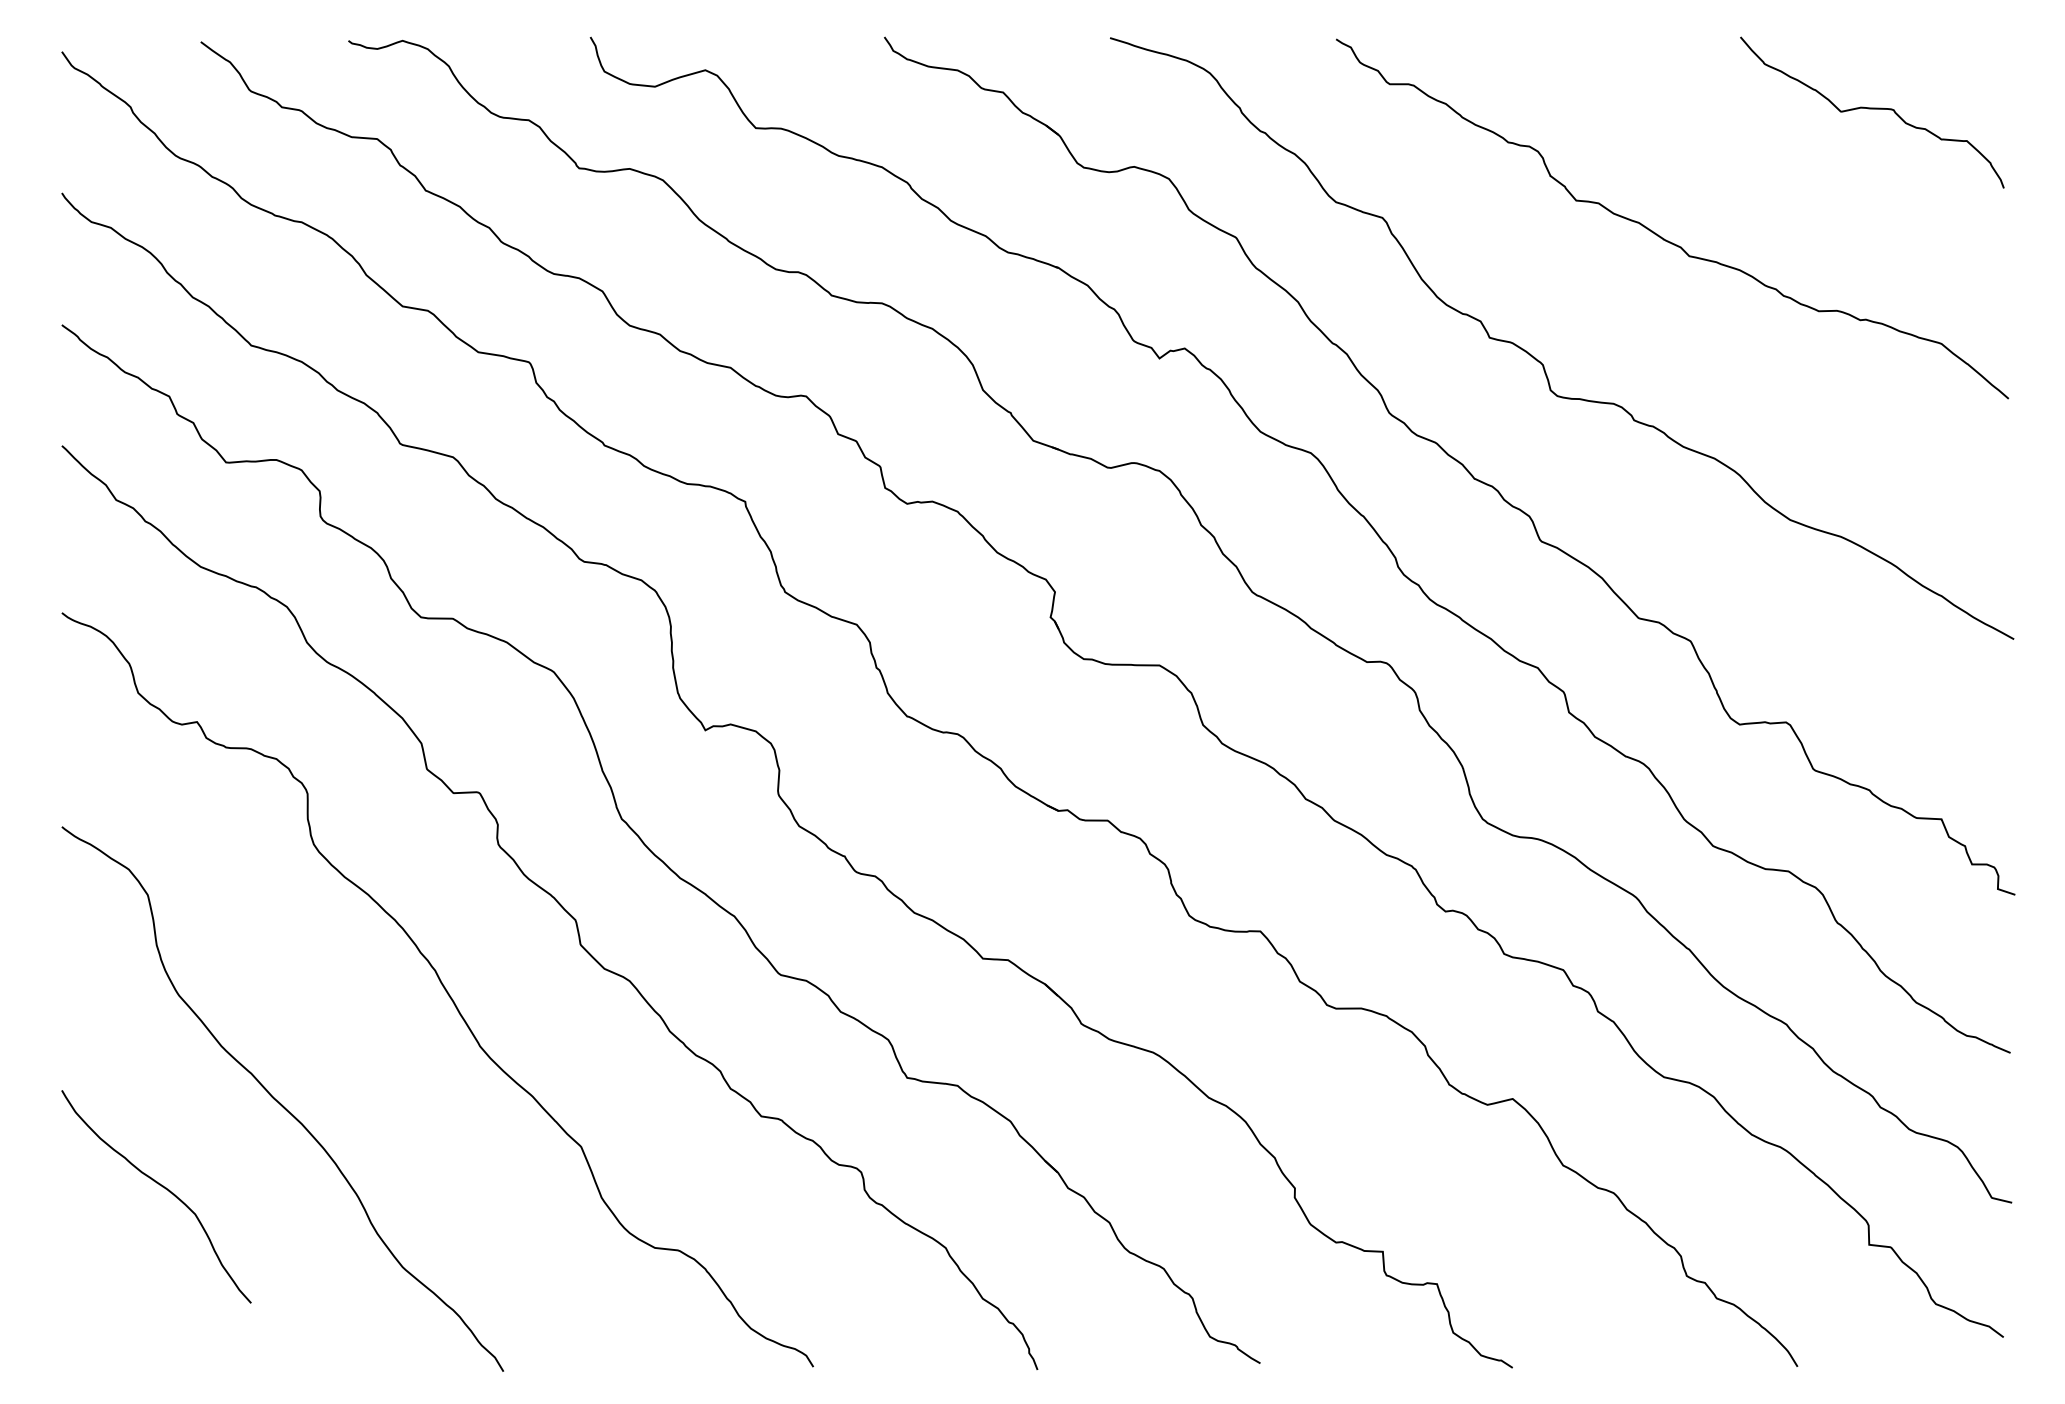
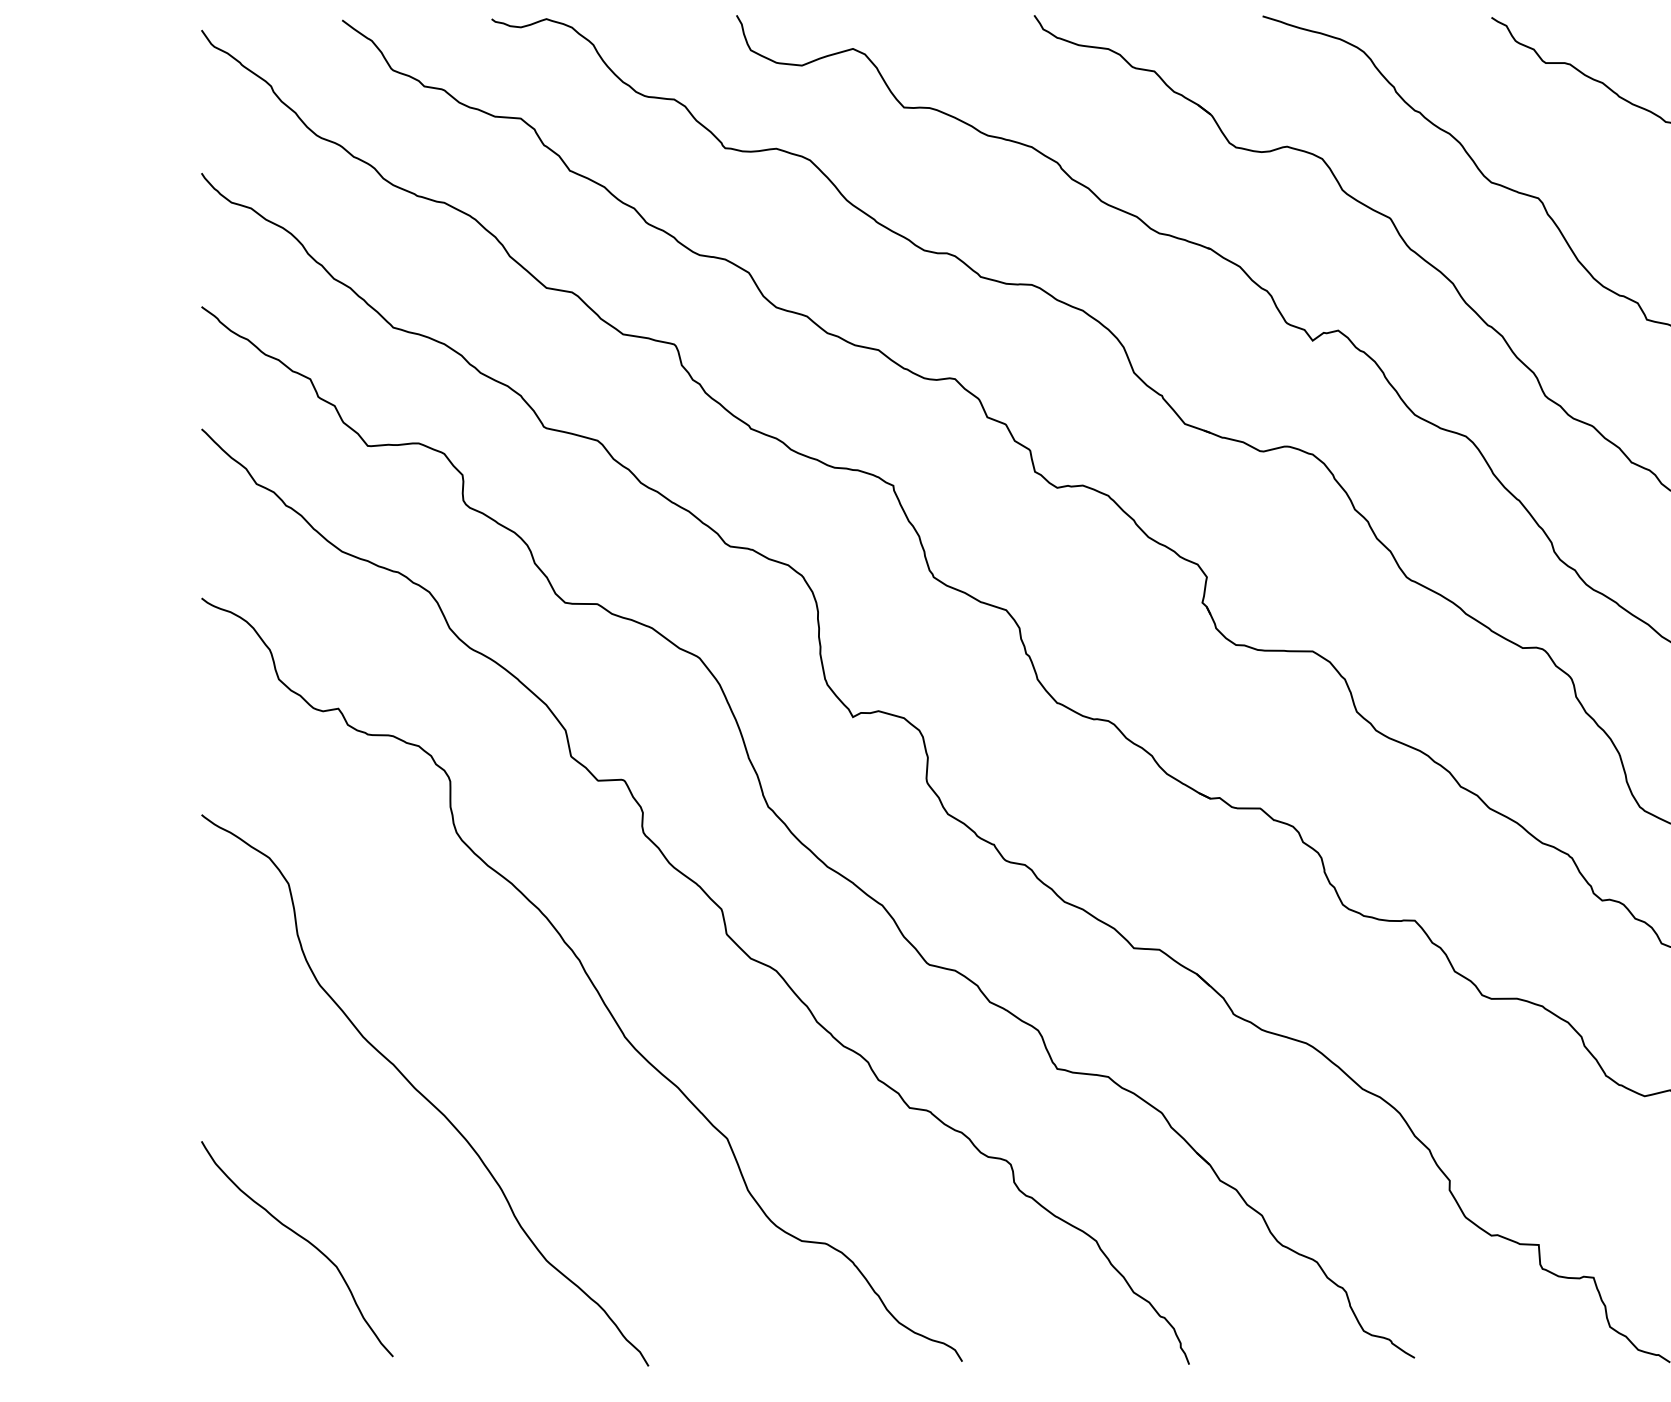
curve: (162, 1187) -> (303, 1239), moved

